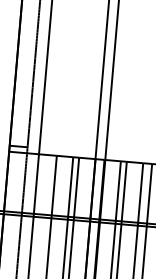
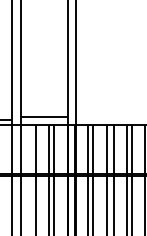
line: (68, 147) -> (44, 117), added

